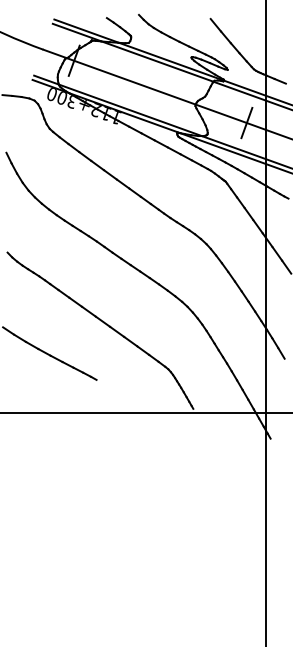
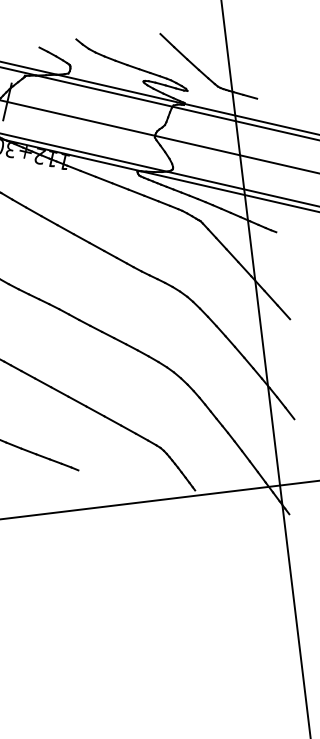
line: (246, 122) -> (216, 149), removed

